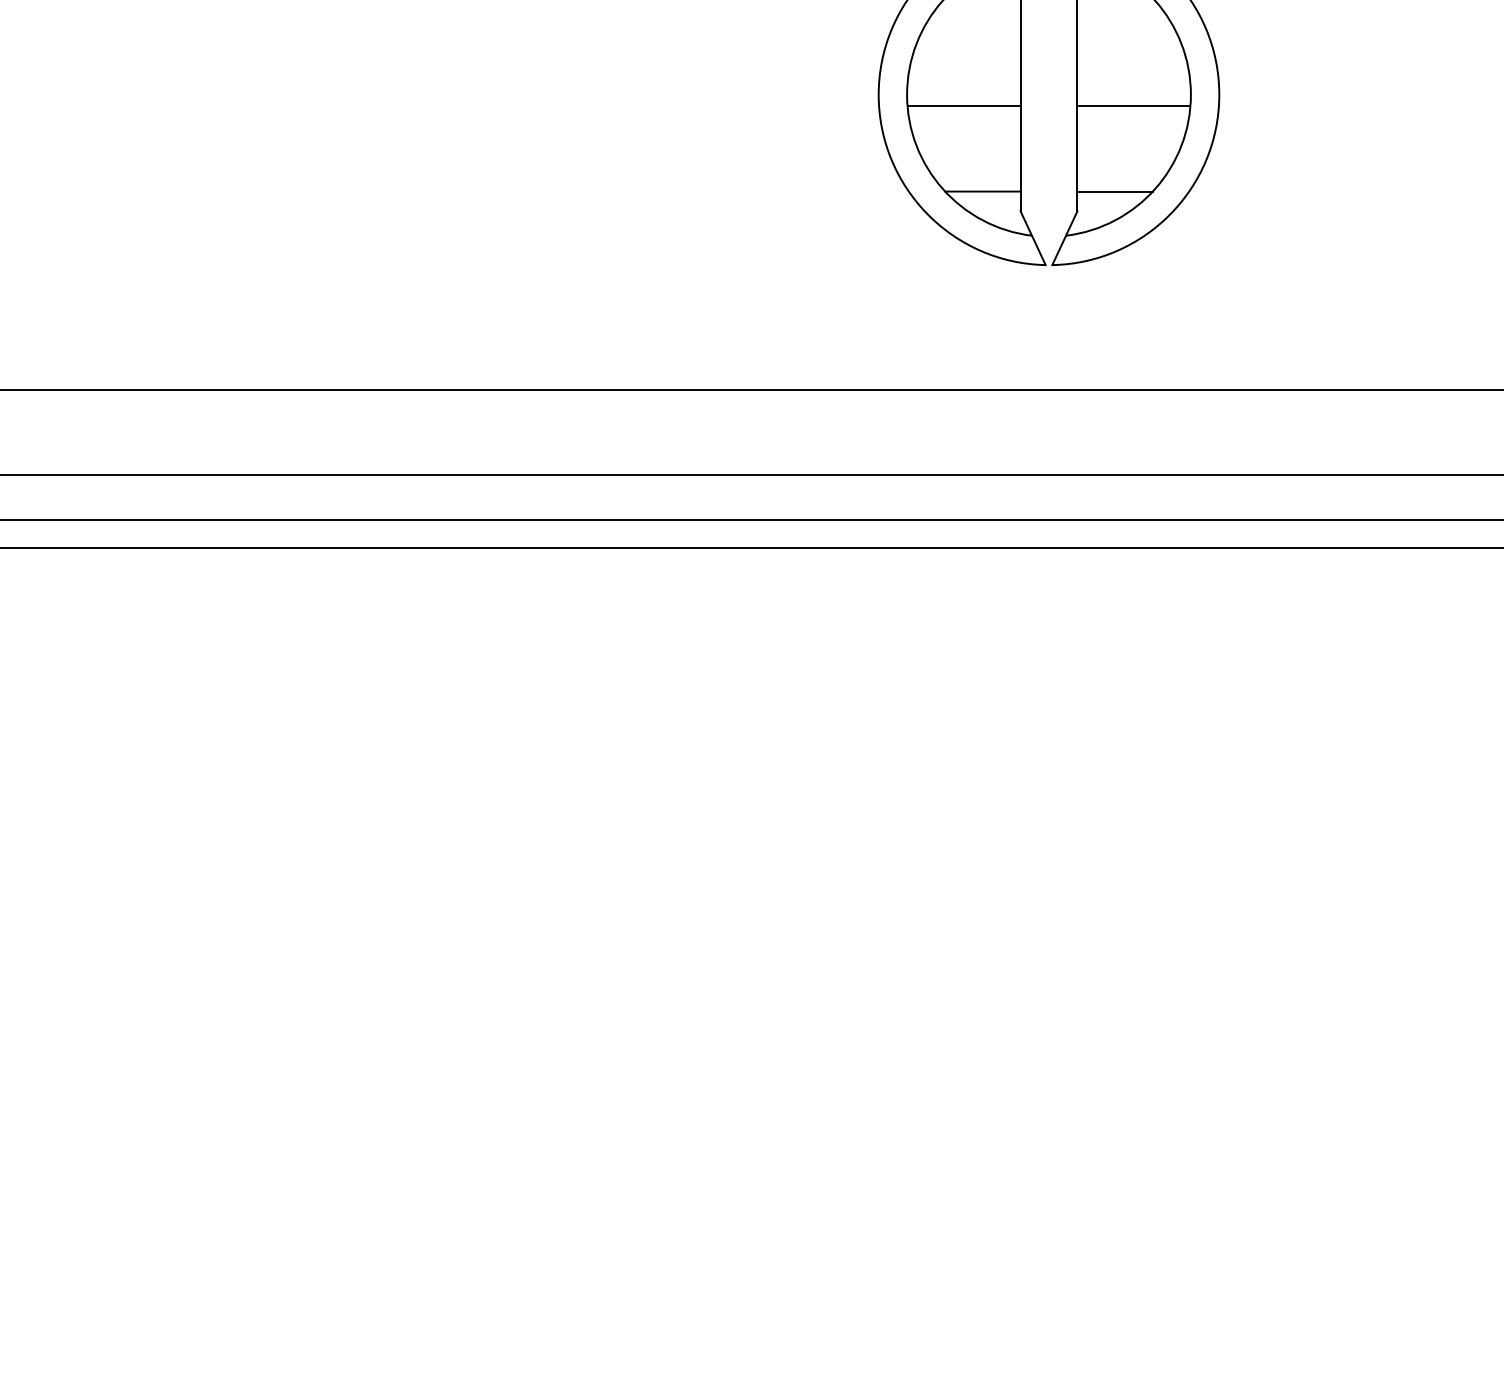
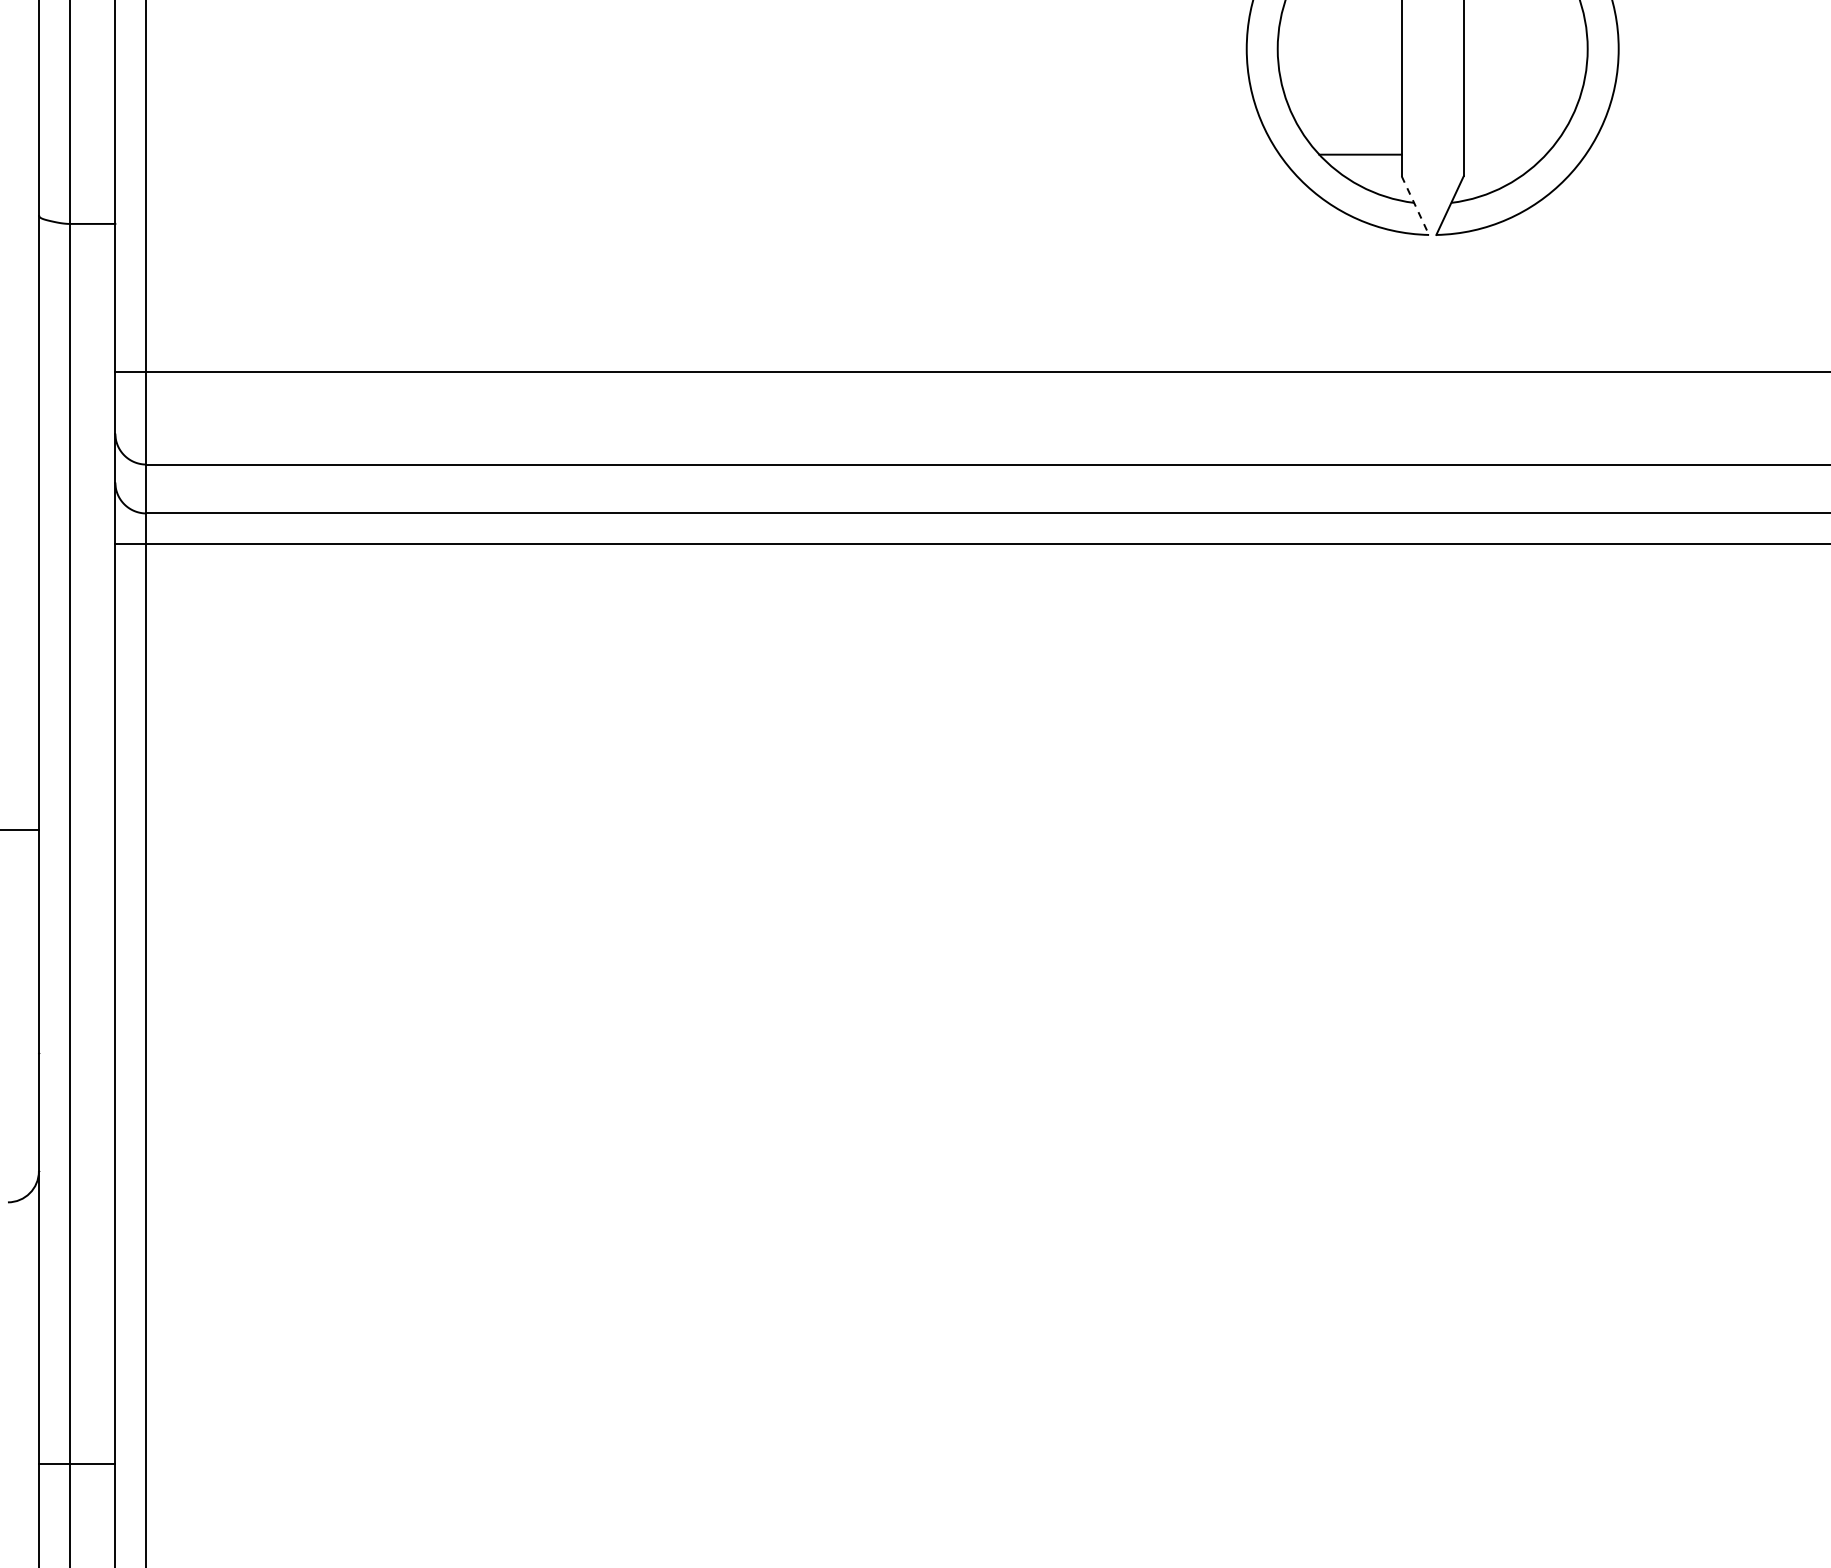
line: (963, 106) -> (1339, 61), removed
line: (1133, 106) -> (1525, 61), removed
line: (1114, 191) -> (1504, 154), removed
line: (1033, 239) -> (1415, 206), solid -> dashed

